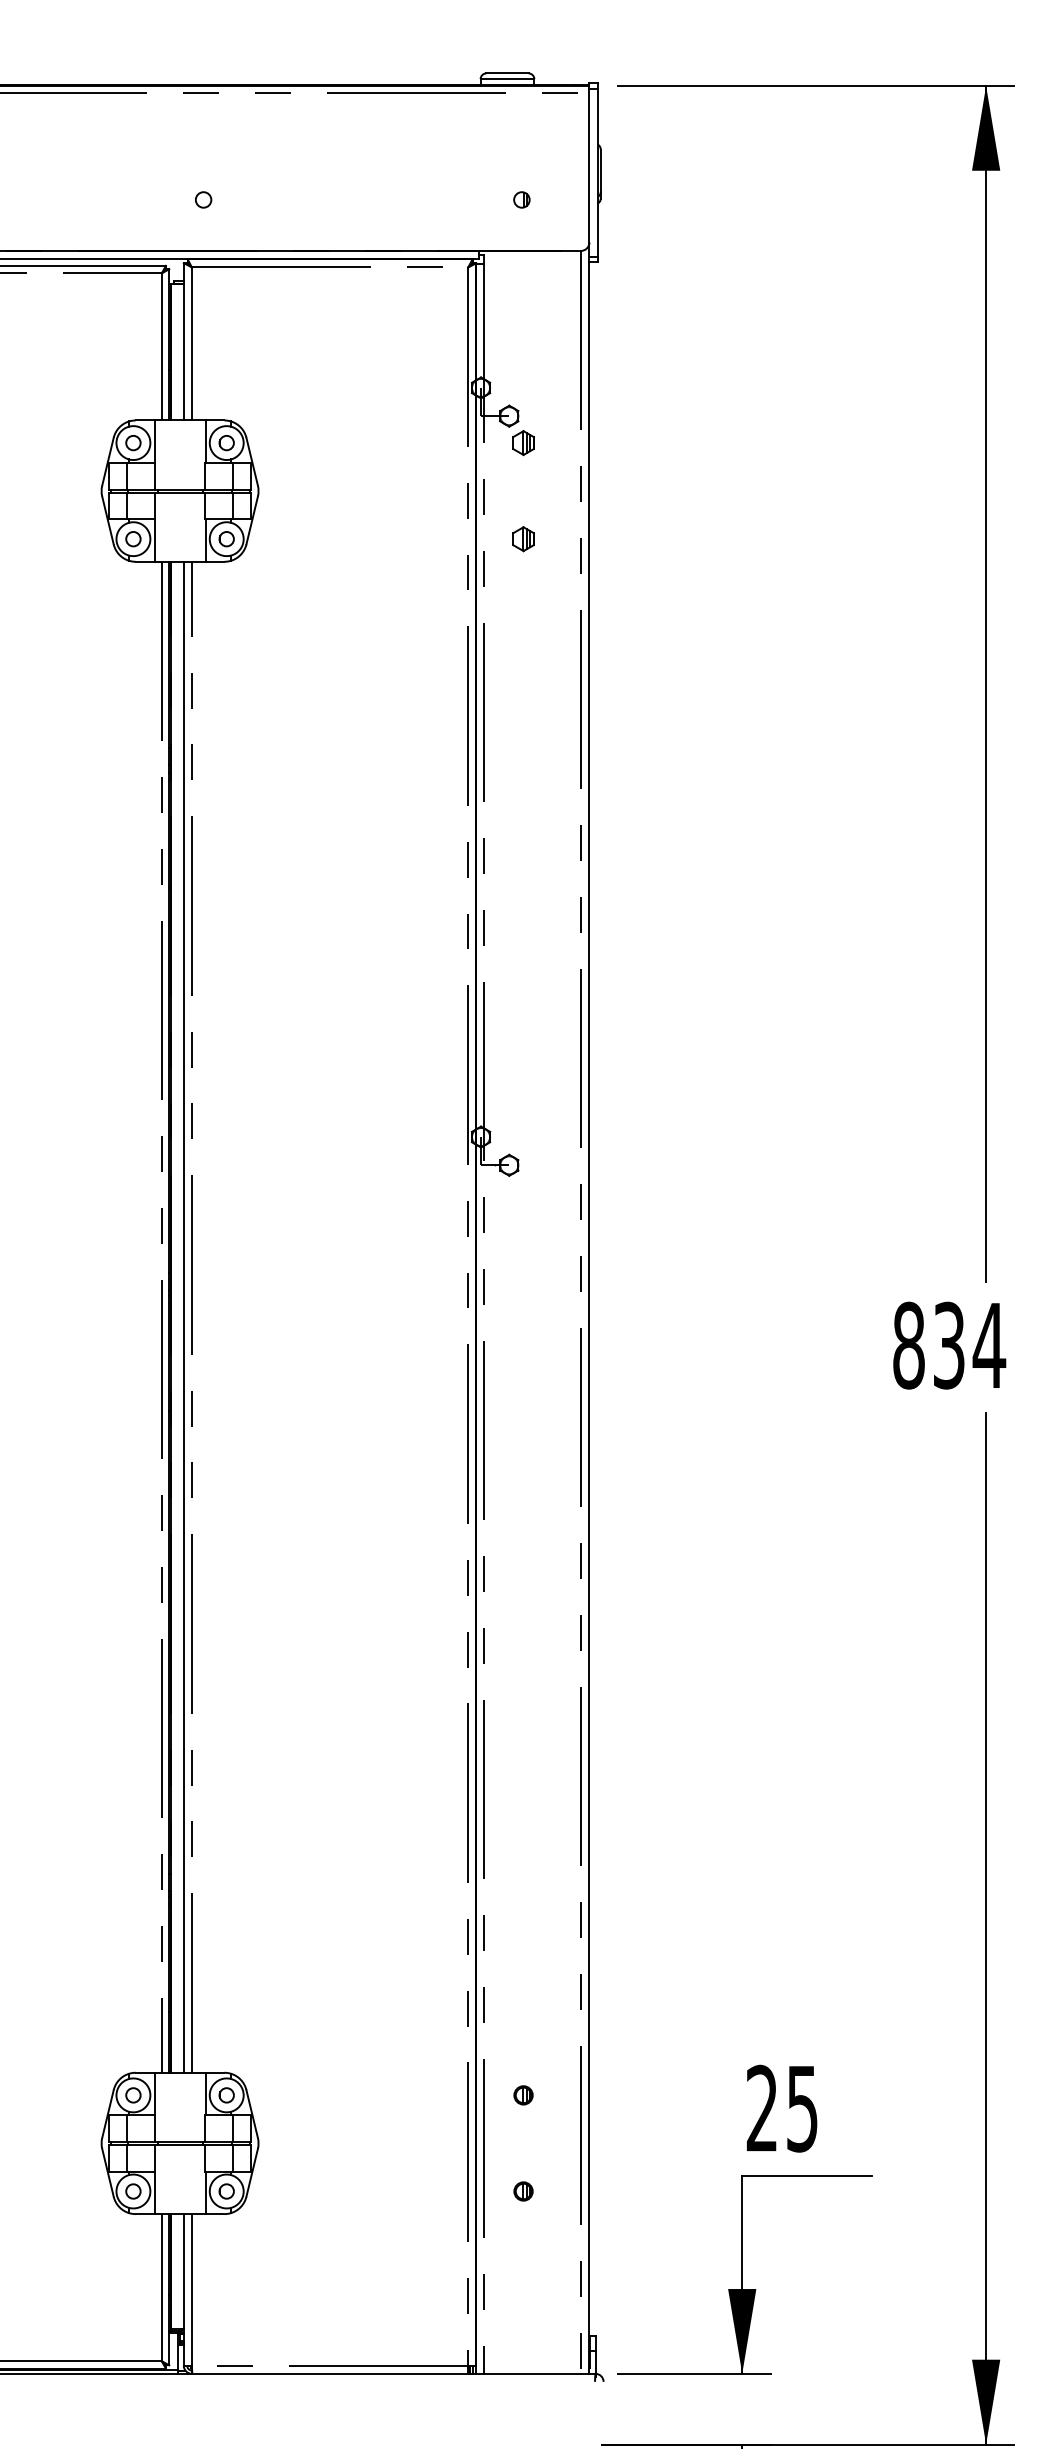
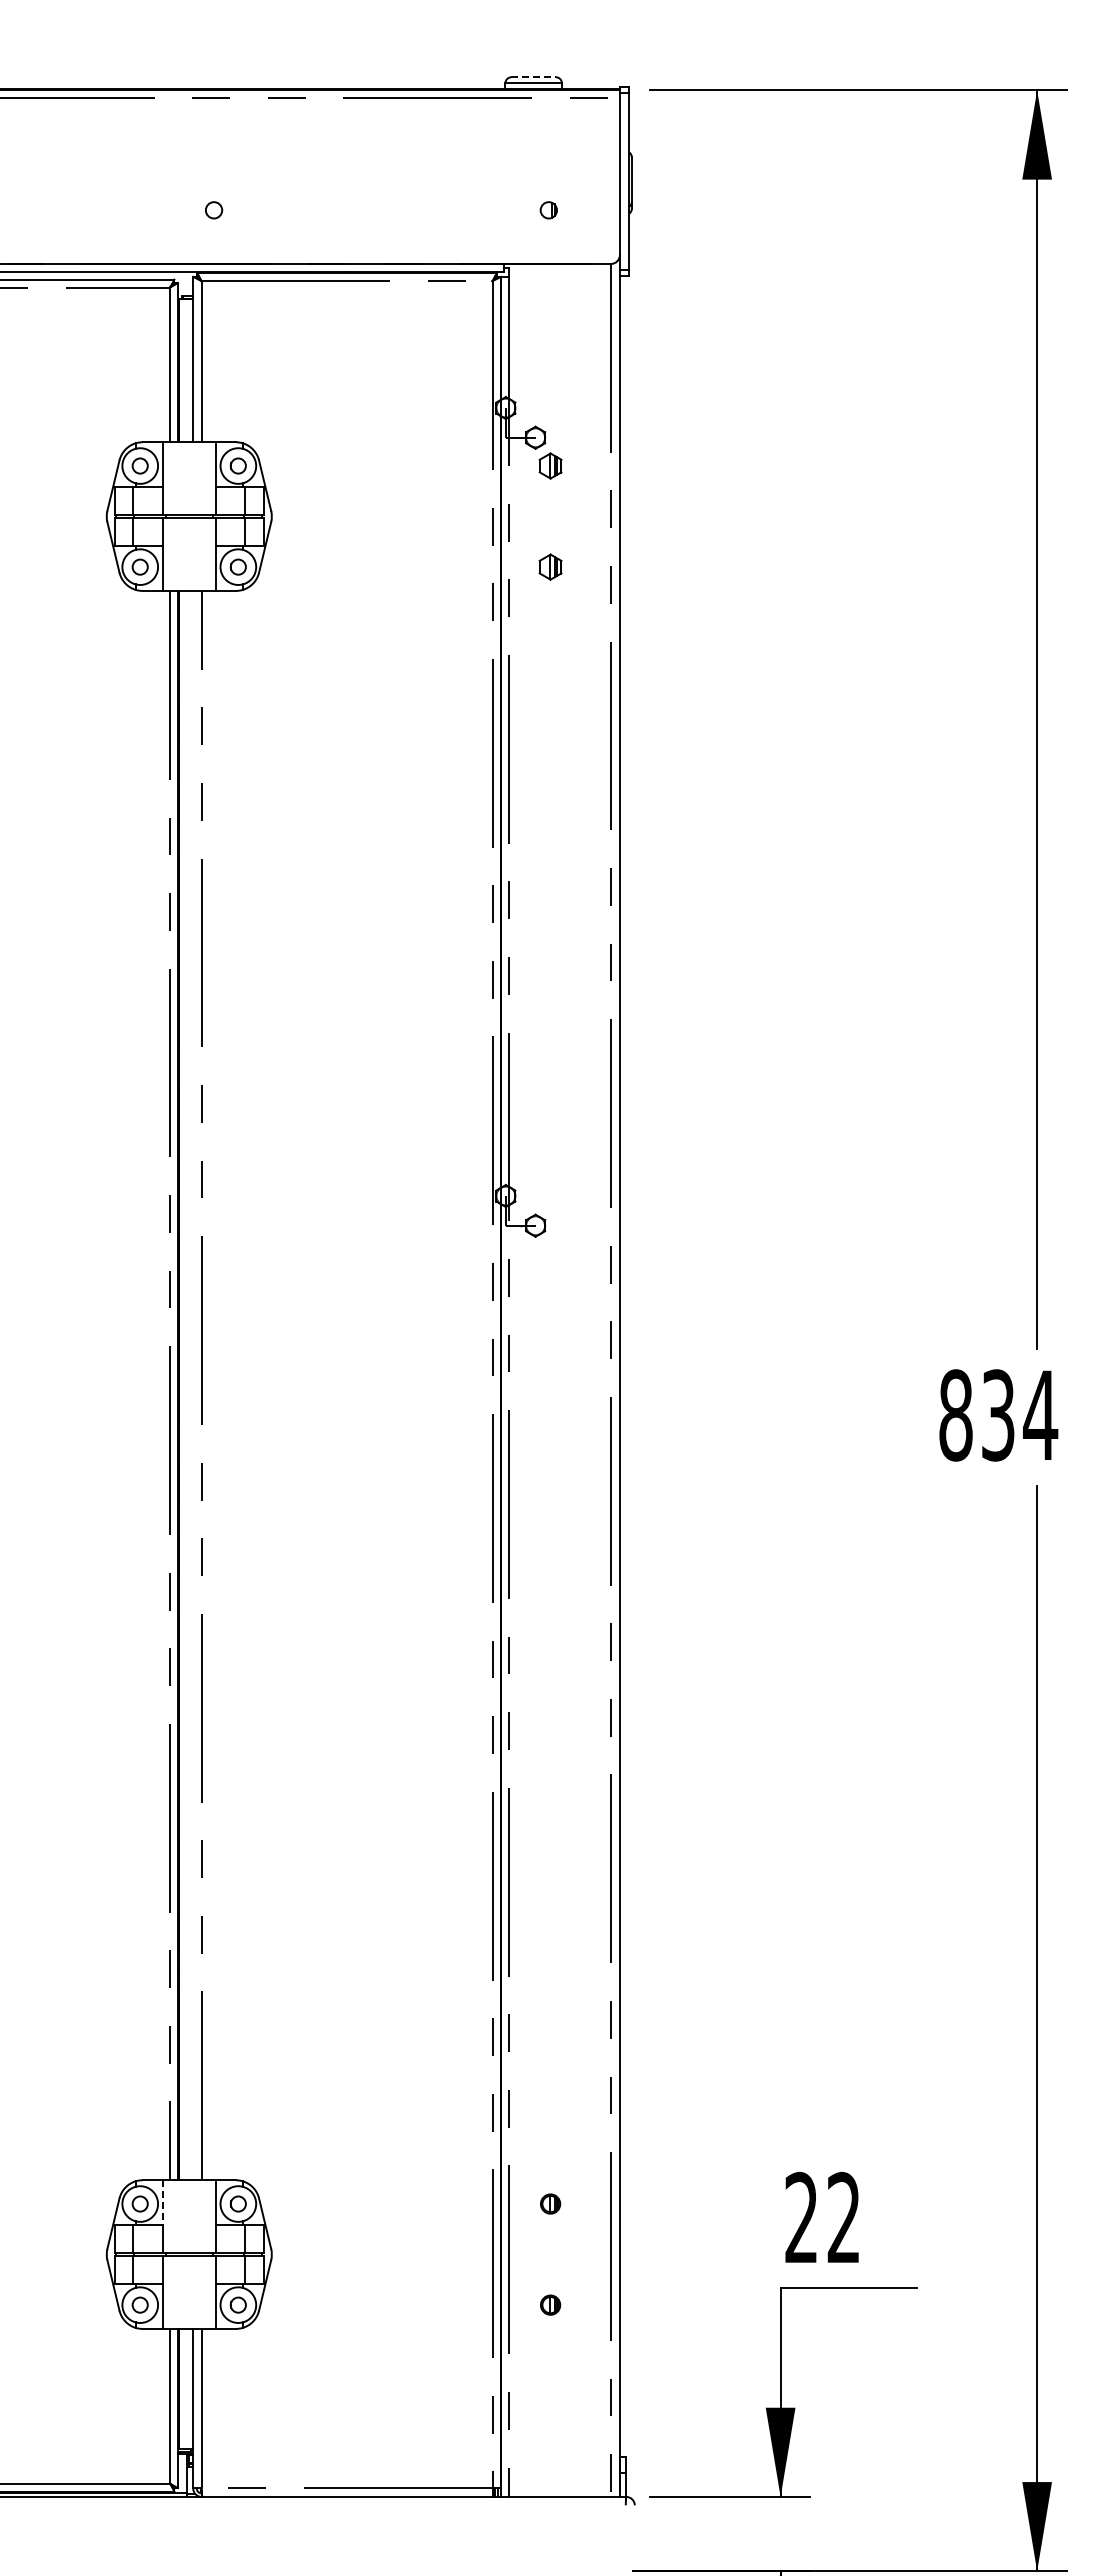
line: (508, 73) -> (534, 77), solid -> dashed
line: (184, 1317) -> (193, 1385), removed
line: (154, 2094) -> (162, 2203), solid -> dashed
text: (802, 2108) -> (843, 2217), 25 -> 22

